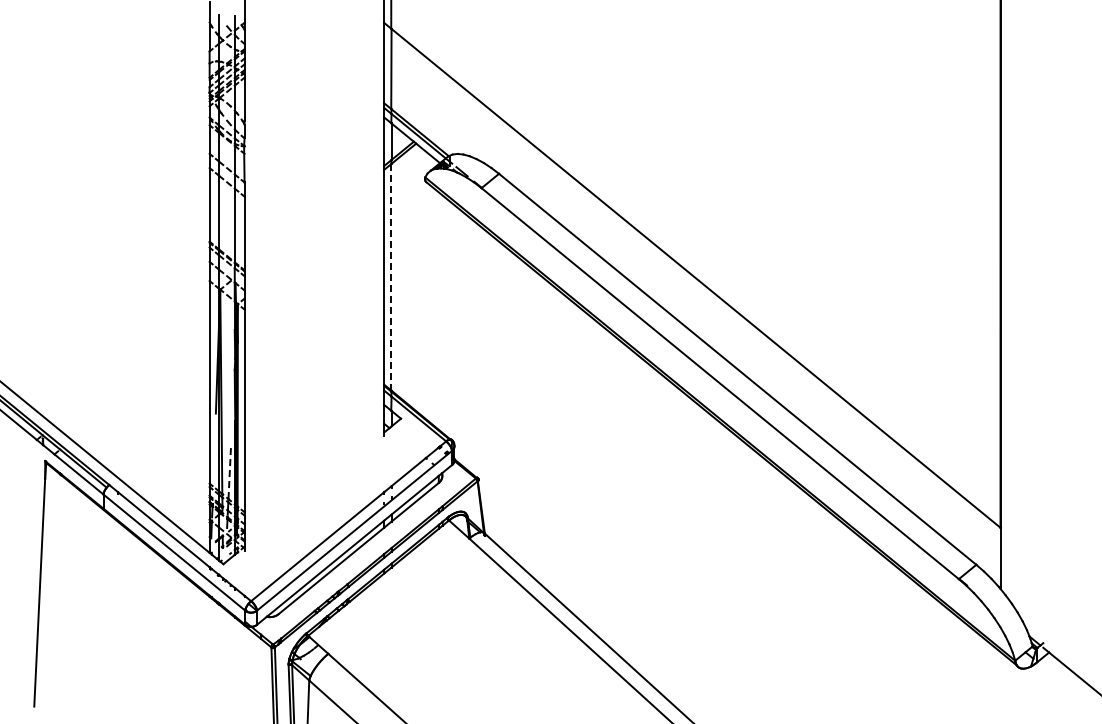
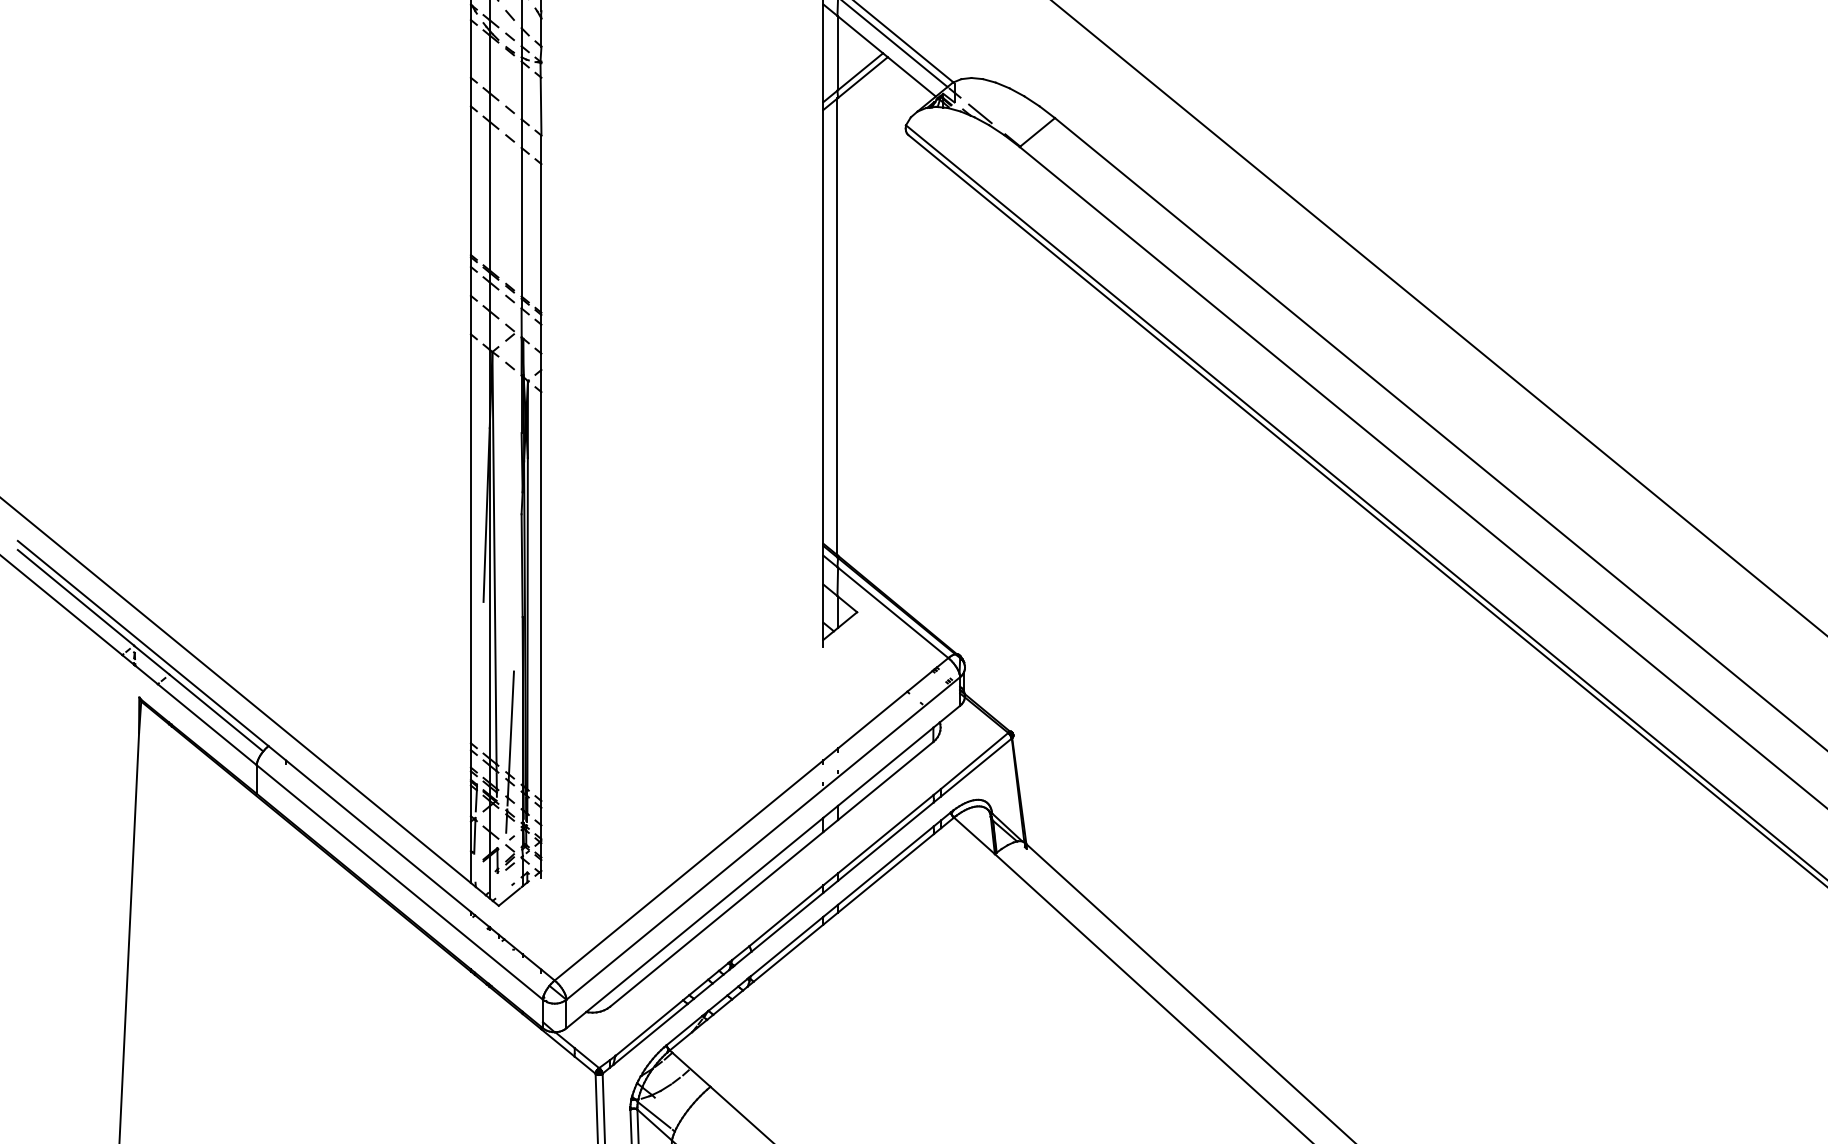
line: (391, 277) -> (837, 327), dashed -> solid
line: (229, 473) -> (511, 722), dashed -> solid

